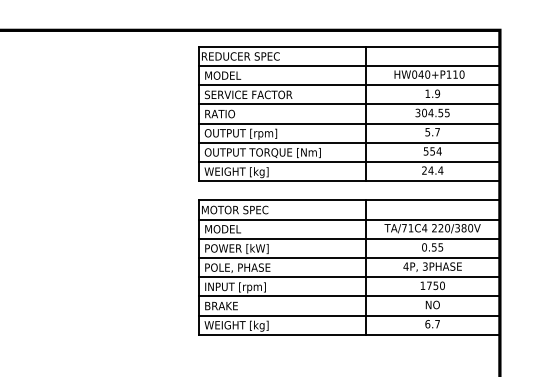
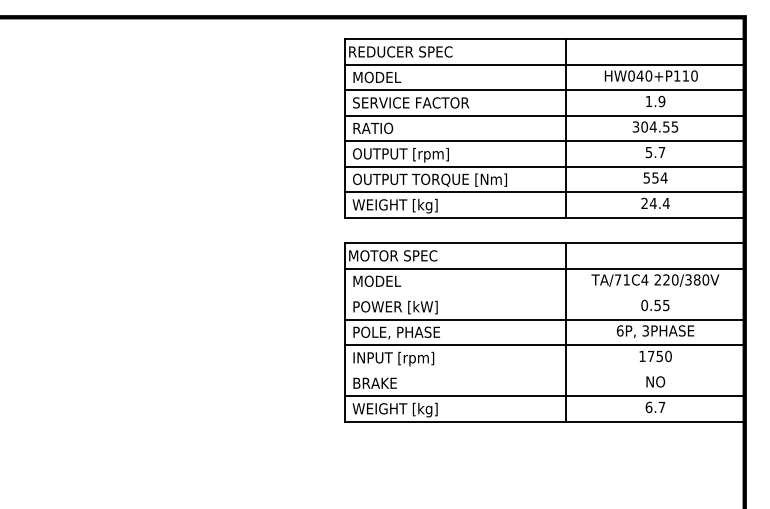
line: (349, 239) -> (544, 294), removed
text: (405, 266) -> (619, 330), 4P, -> 6P,
line: (349, 296) -> (544, 370), removed

